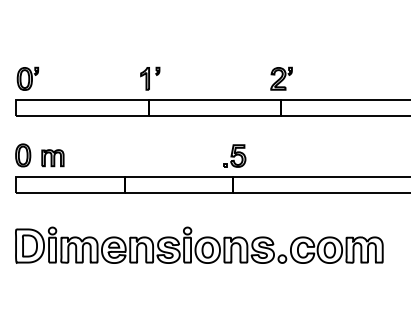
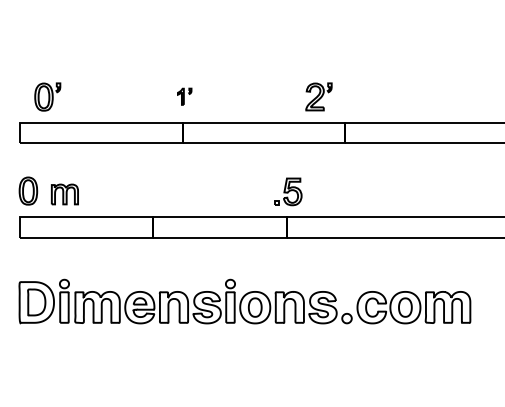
part: (27, 78) -> (47, 96), moved
part: (150, 78) -> (184, 96), size x0.6
part: (281, 78) -> (318, 96), moved

